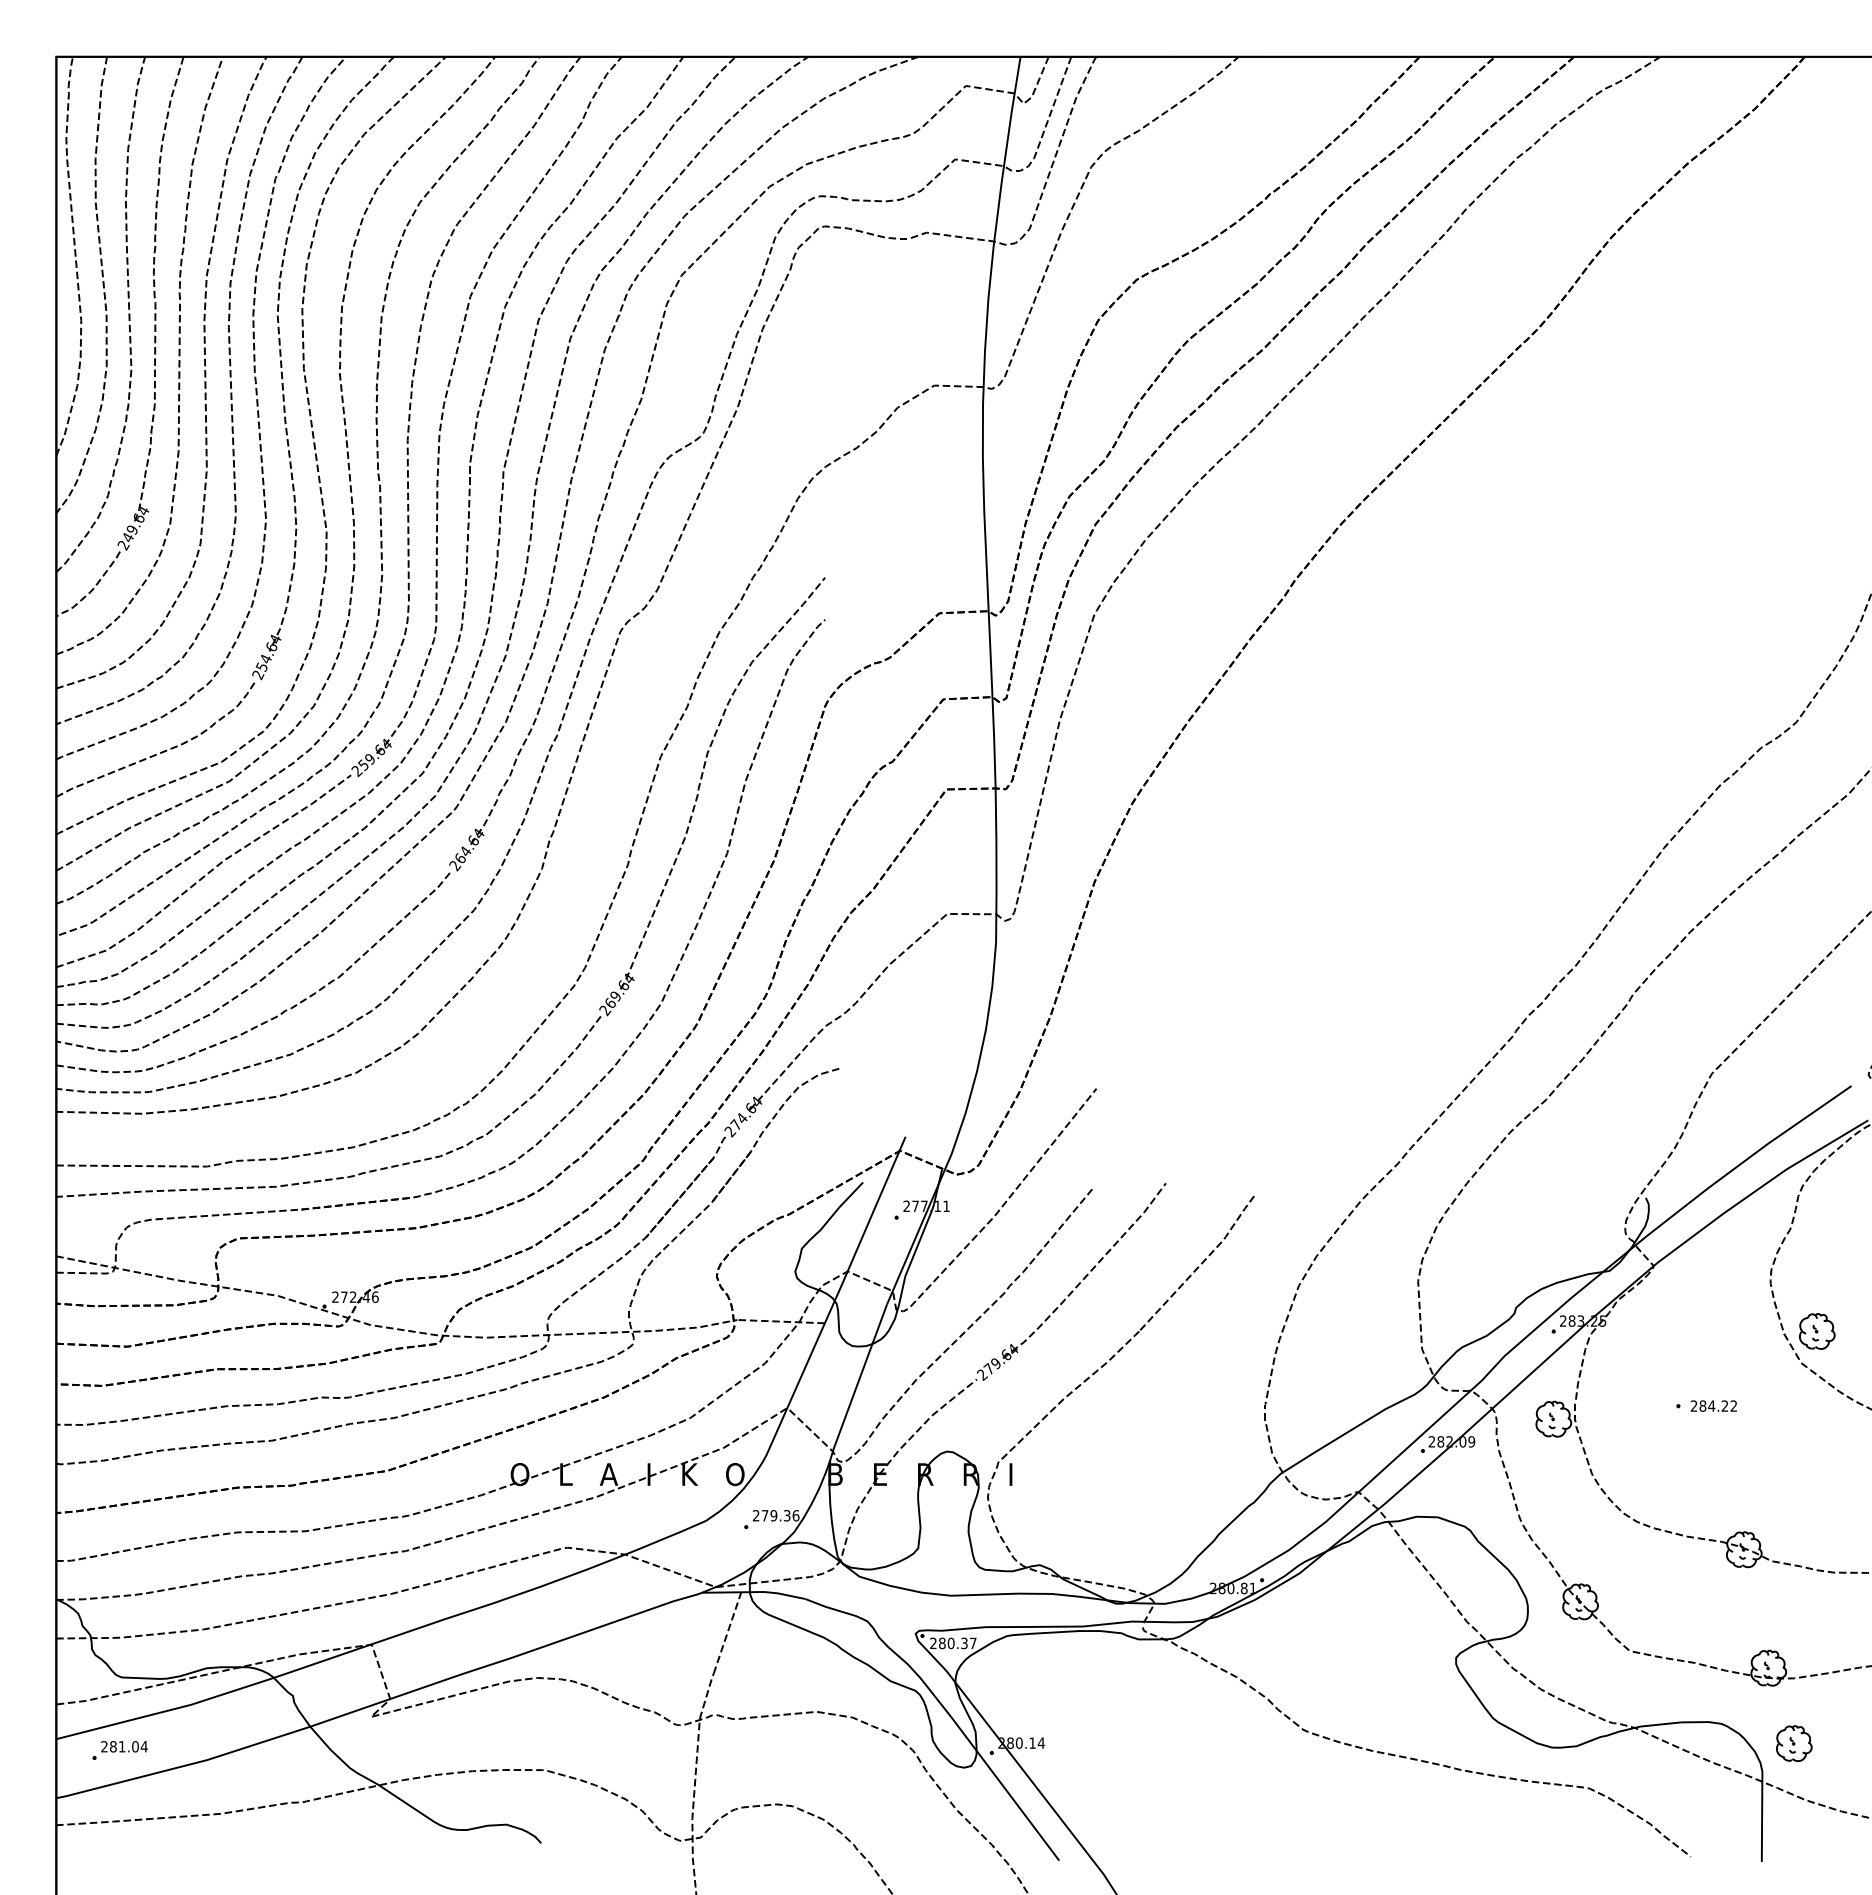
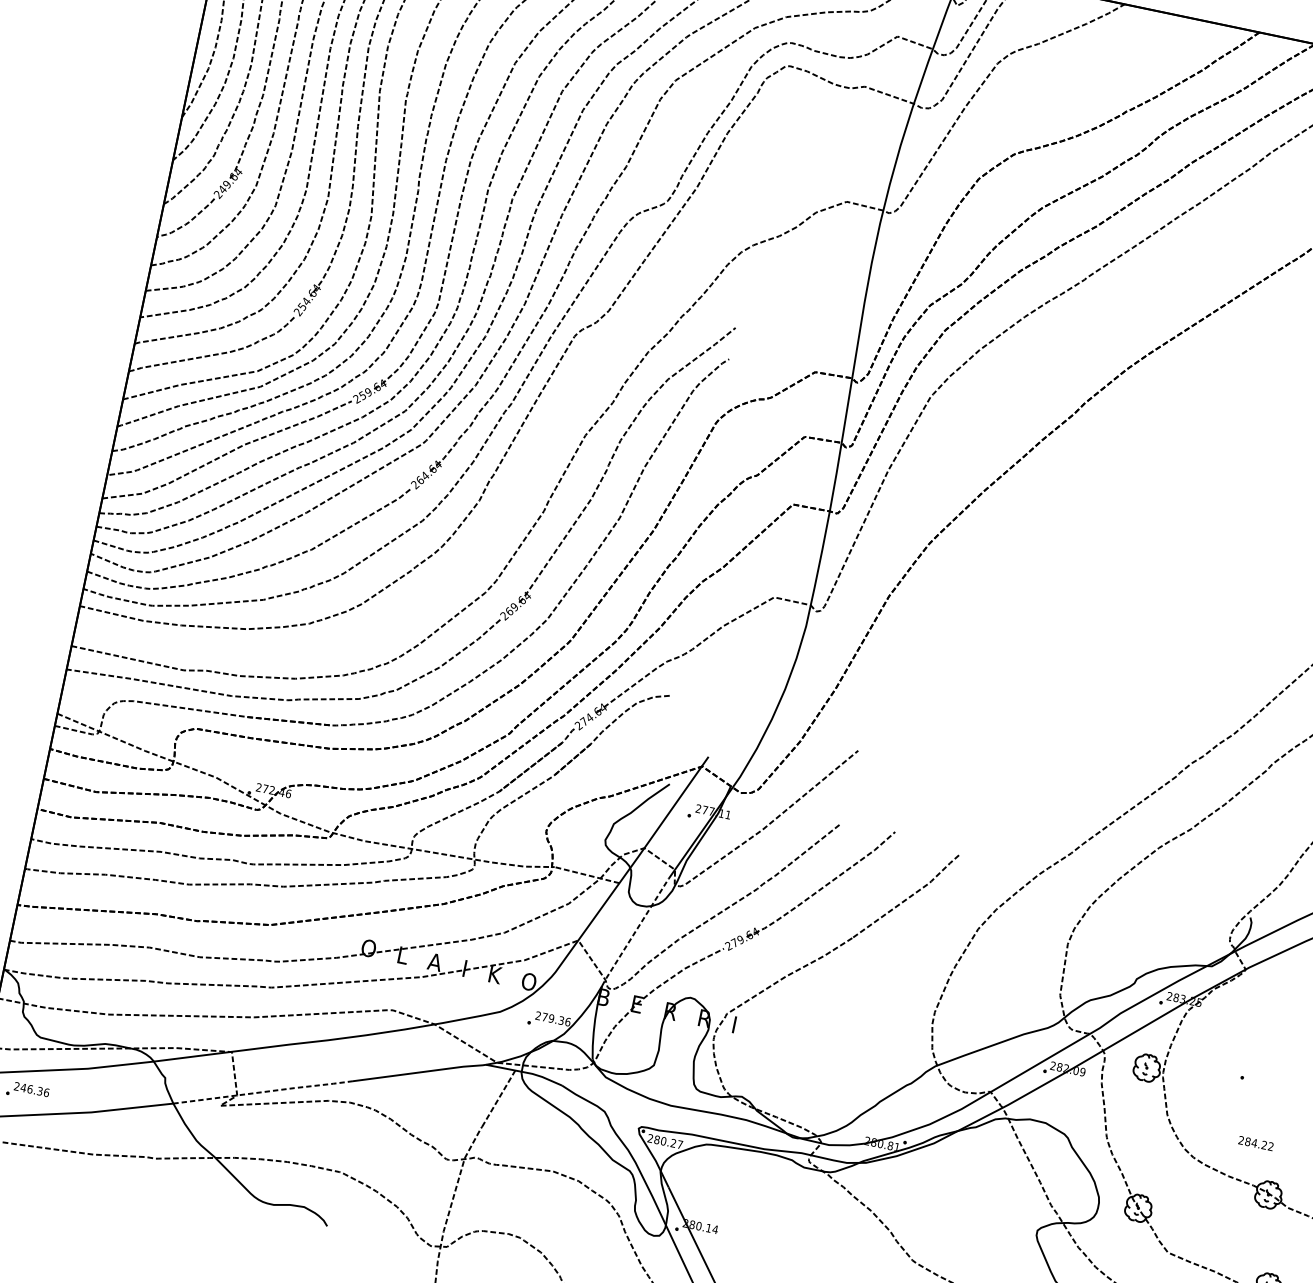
line: (858, 1382) -> (635, 932), solid -> dashed
text: (1713, 1405) -> (1255, 1143), moved
text: (964, 1643) -> (673, 1143), 280.37 -> 280.27
line: (424, 1687) -> (264, 1092), solid -> dashed
text: (128, 1746) -> (34, 1090), 281.04 -> 246.36

